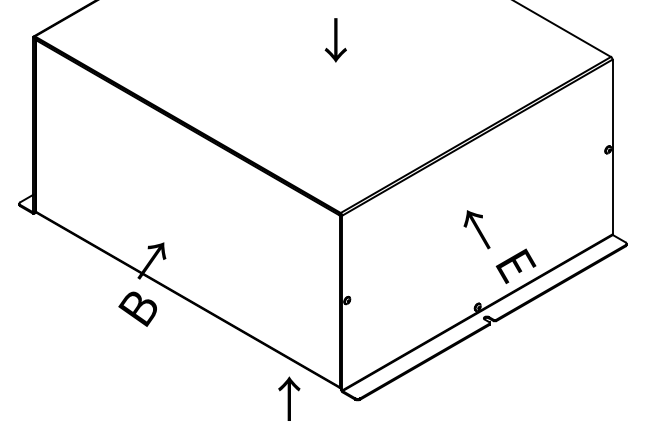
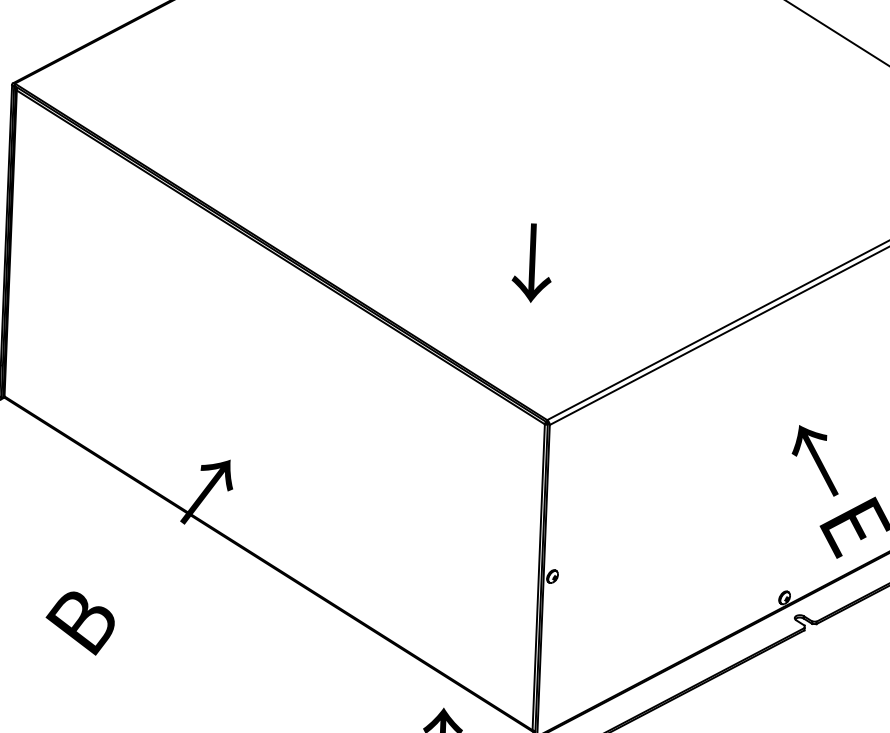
text: (335, 40) -> (531, 263), moved
text: (476, 229) -> (814, 460), moved
text: (137, 308) -> (79, 621), moved

